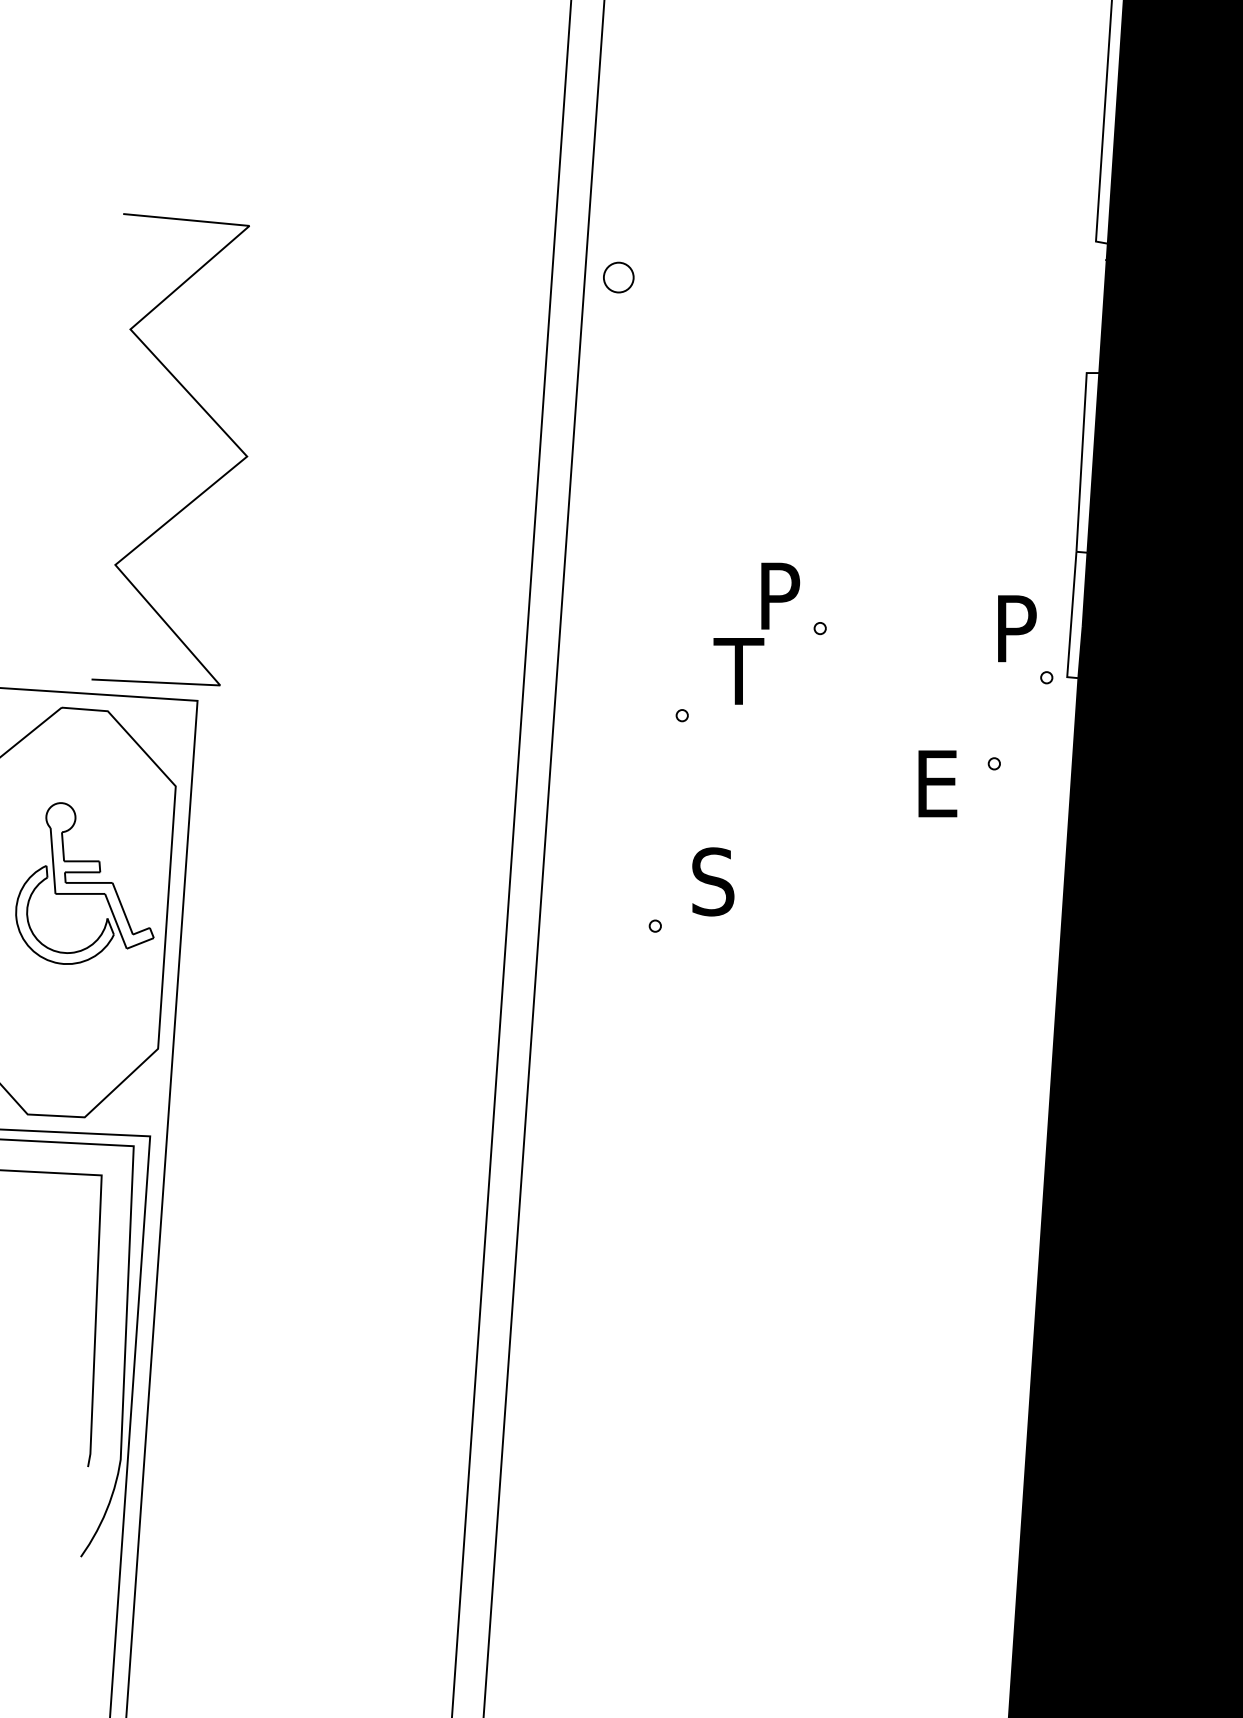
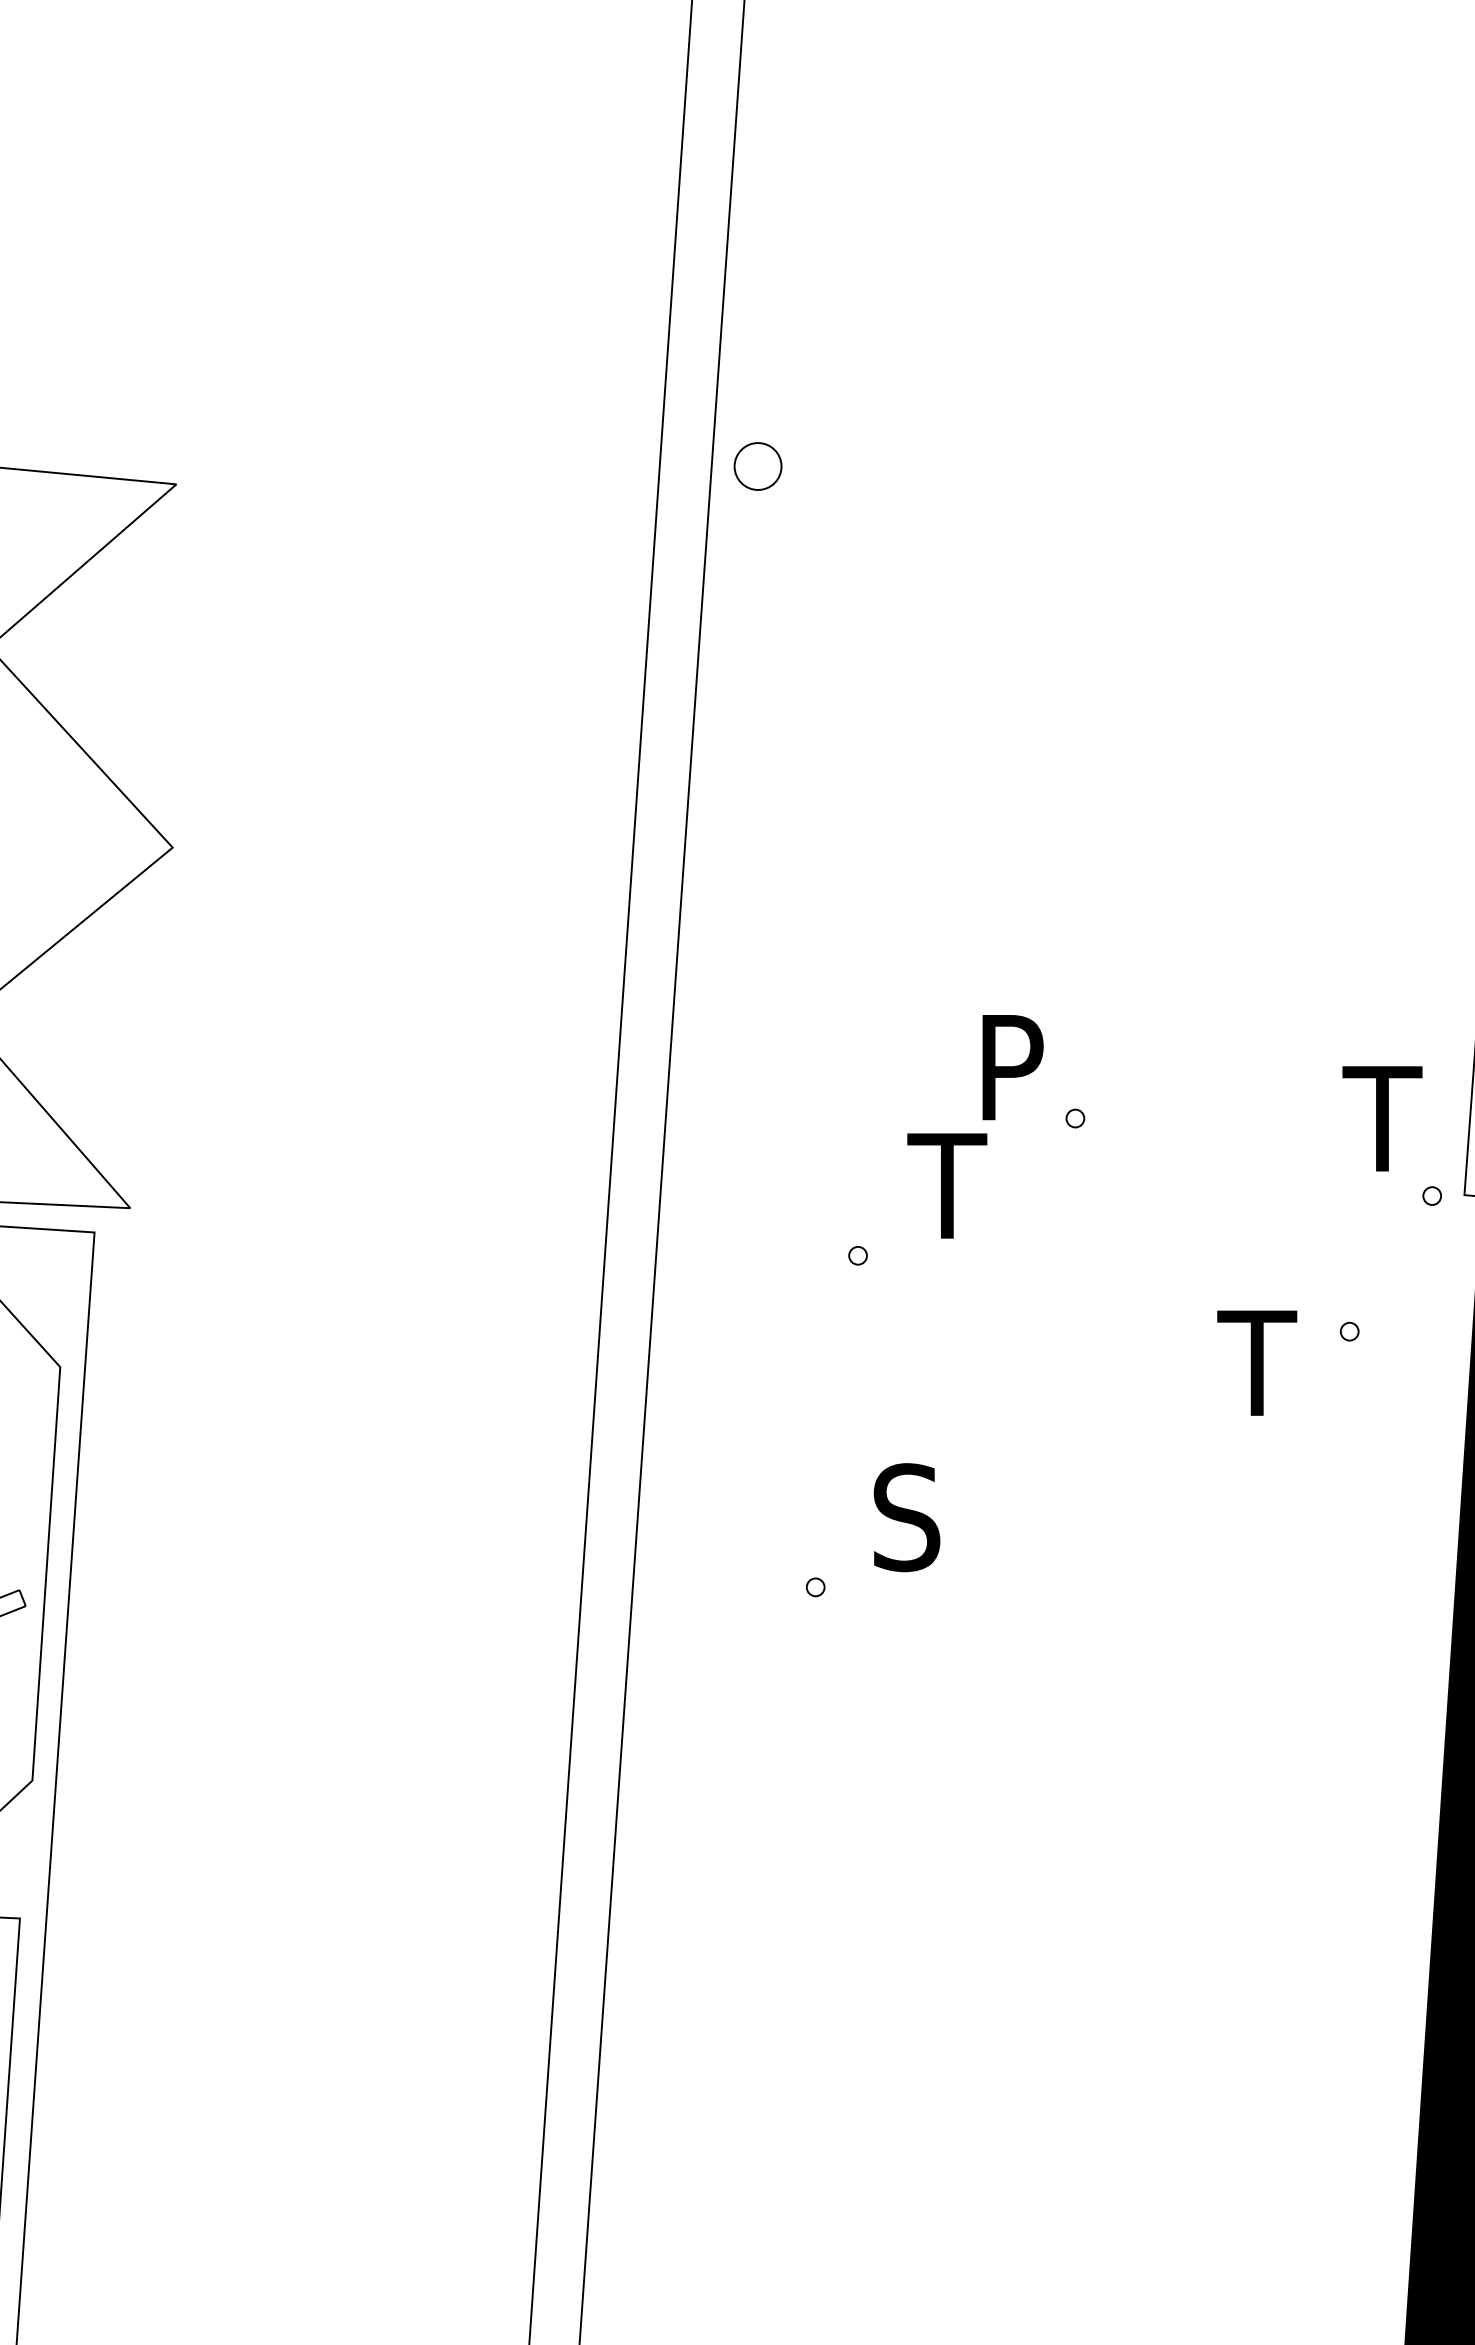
part: (618, 277) -> (757, 466), moved
text: (1014, 628) -> (1381, 1118), P -> T
text: (935, 783) -> (1256, 1362), E -> T

